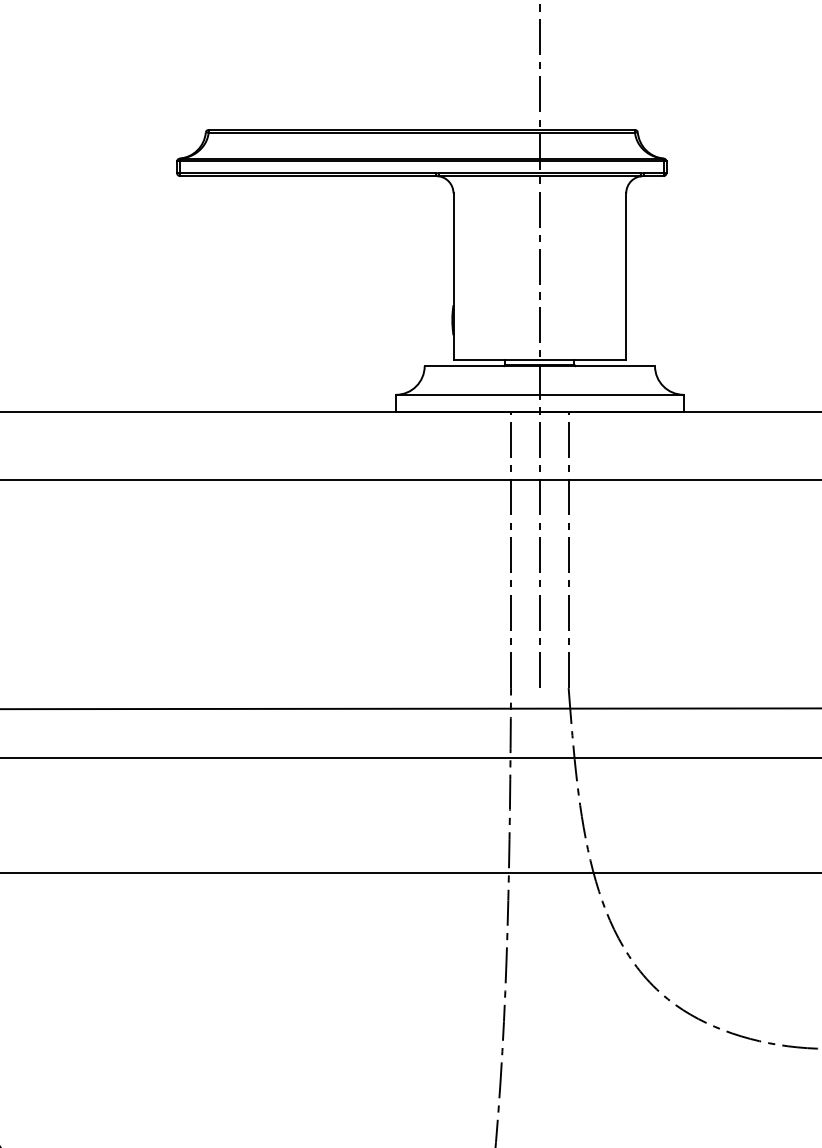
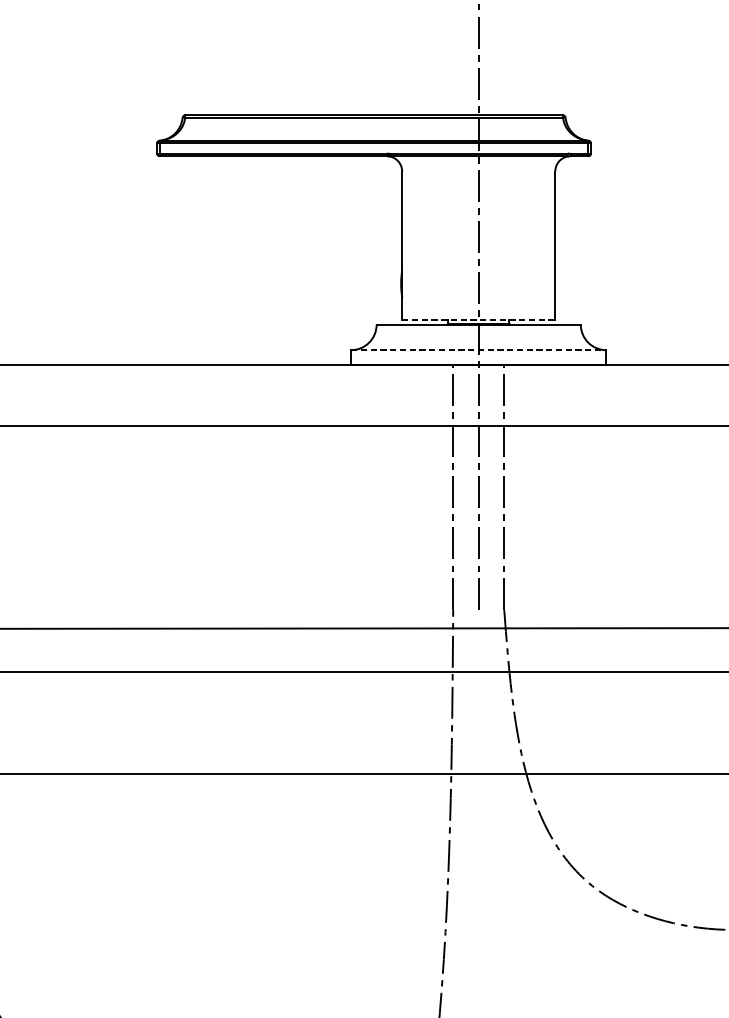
line: (540, 360) -> (479, 319), solid -> dashed
line: (539, 394) -> (478, 349), solid -> dashed

